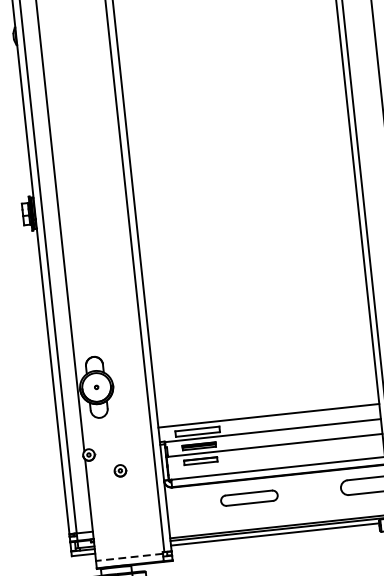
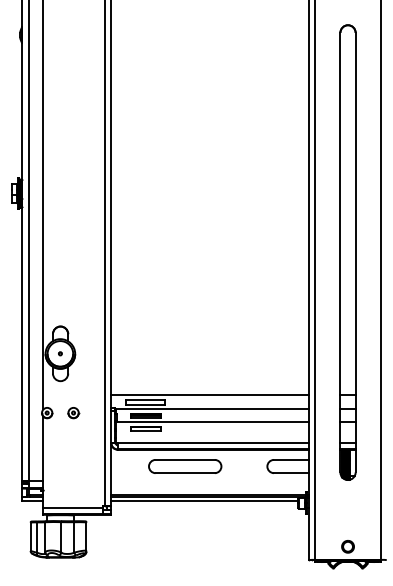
part: (120, 471) -> (73, 413), moved
part: (249, 498) -> (185, 466), size x1.43
line: (128, 557) -> (72, 507), dashed -> solid

